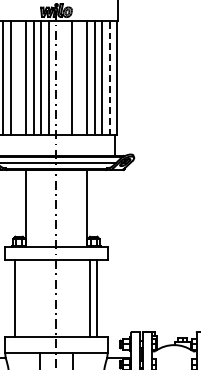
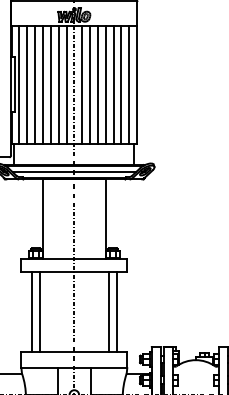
line: (18, 77) -> (35, 84), added
line: (64, 77) -> (82, 84), added
line: (78, 77) -> (97, 84), added
line: (109, 77) -> (129, 84), dashed -> solid
line: (22, 297) -> (39, 311), added

